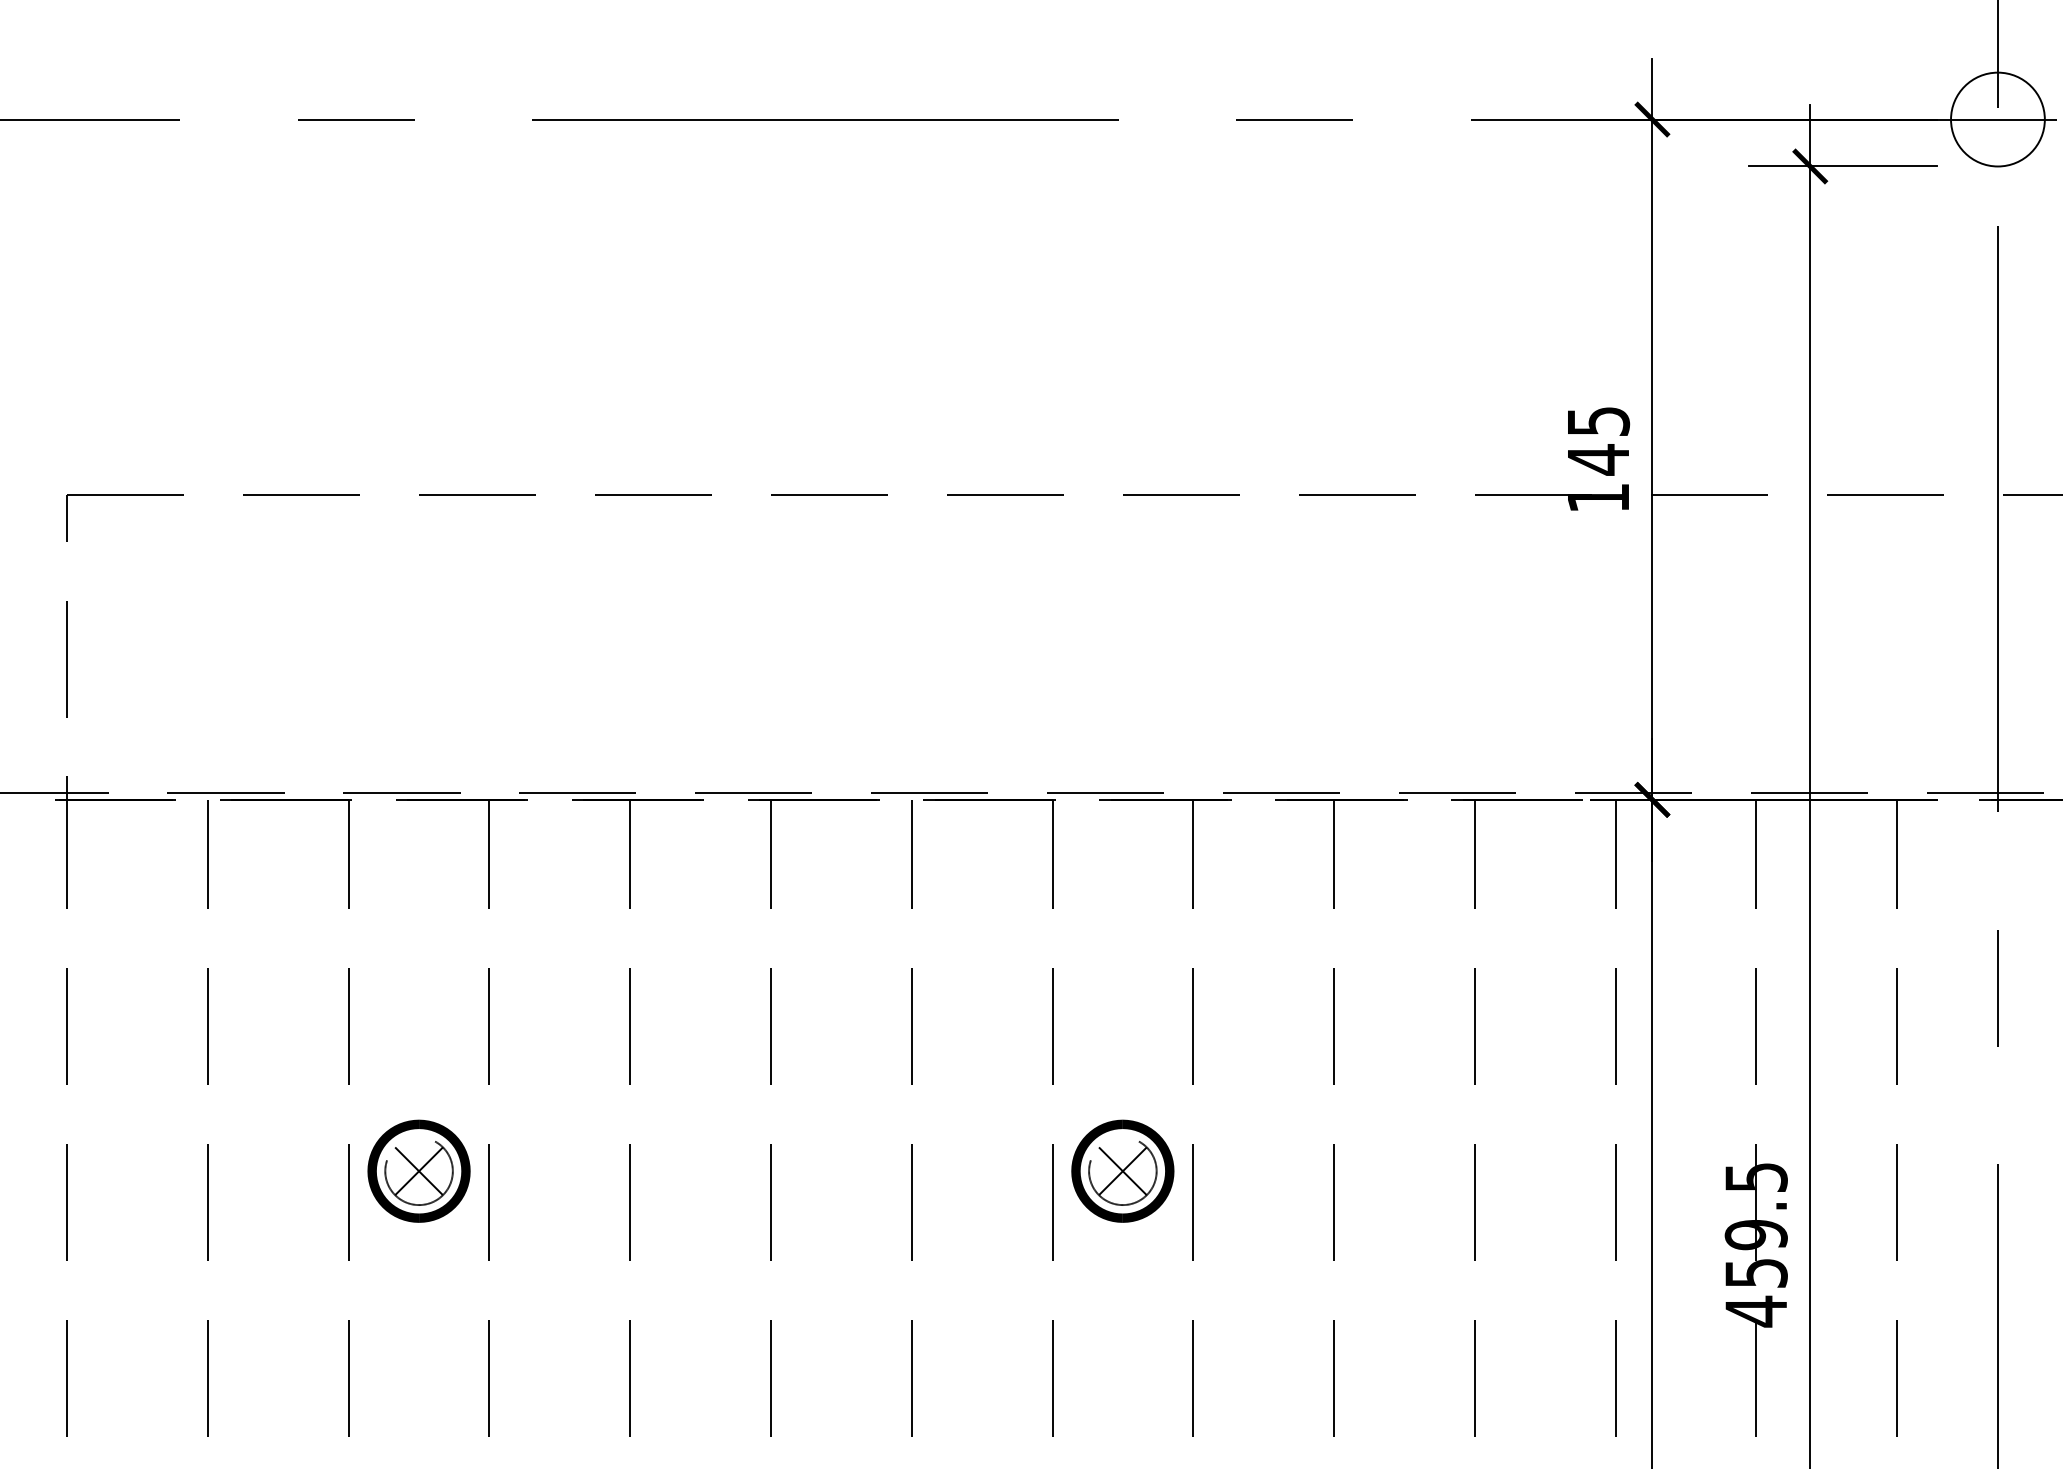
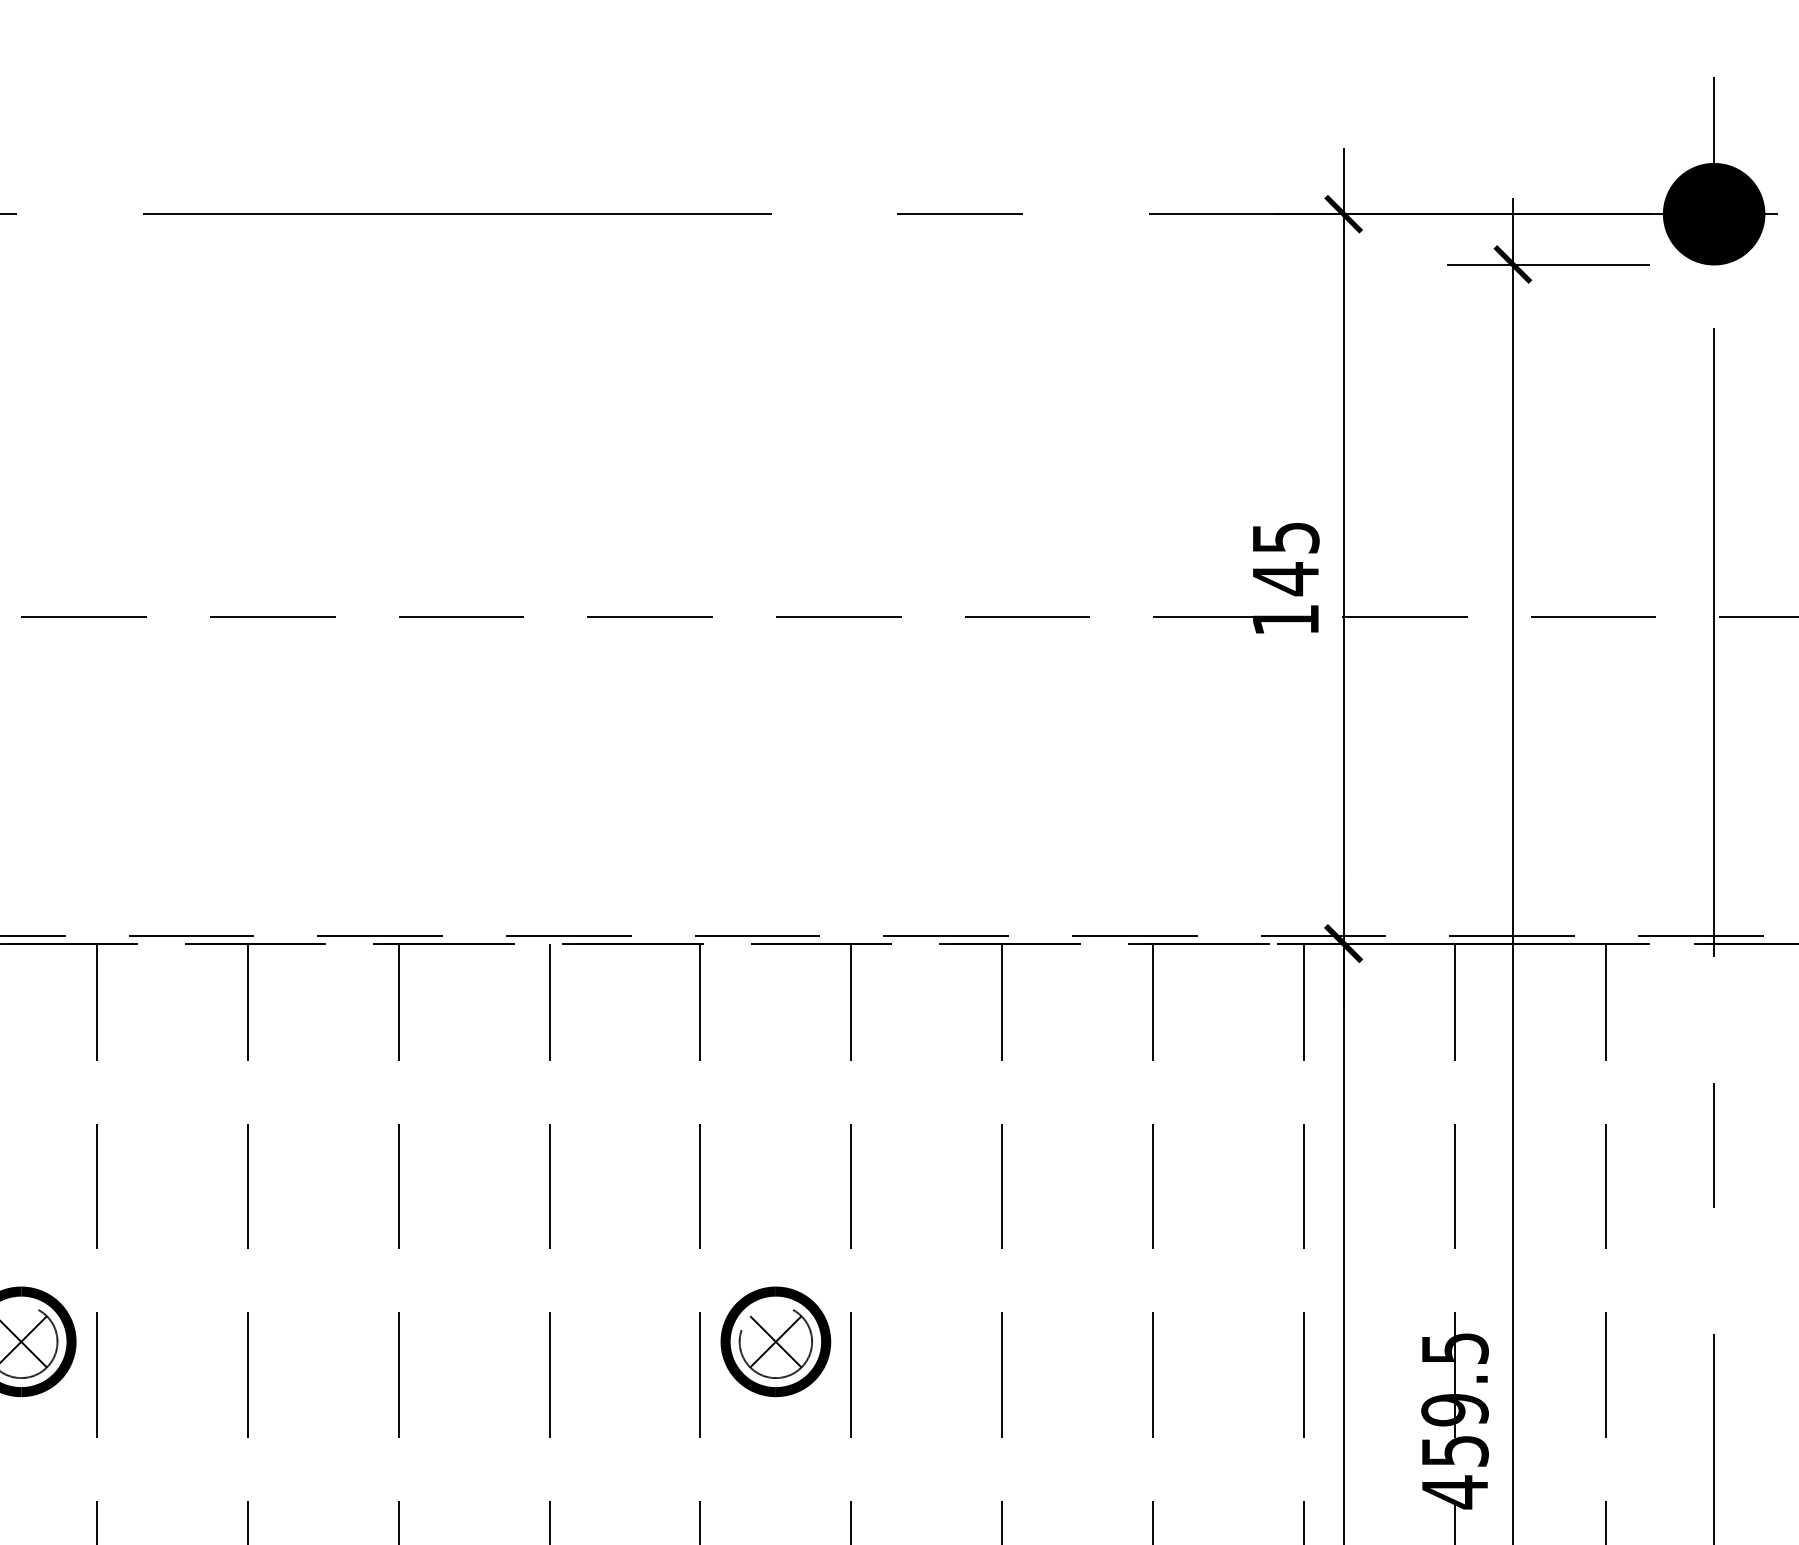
fill: (1997, 119) -> (1713, 214), added

